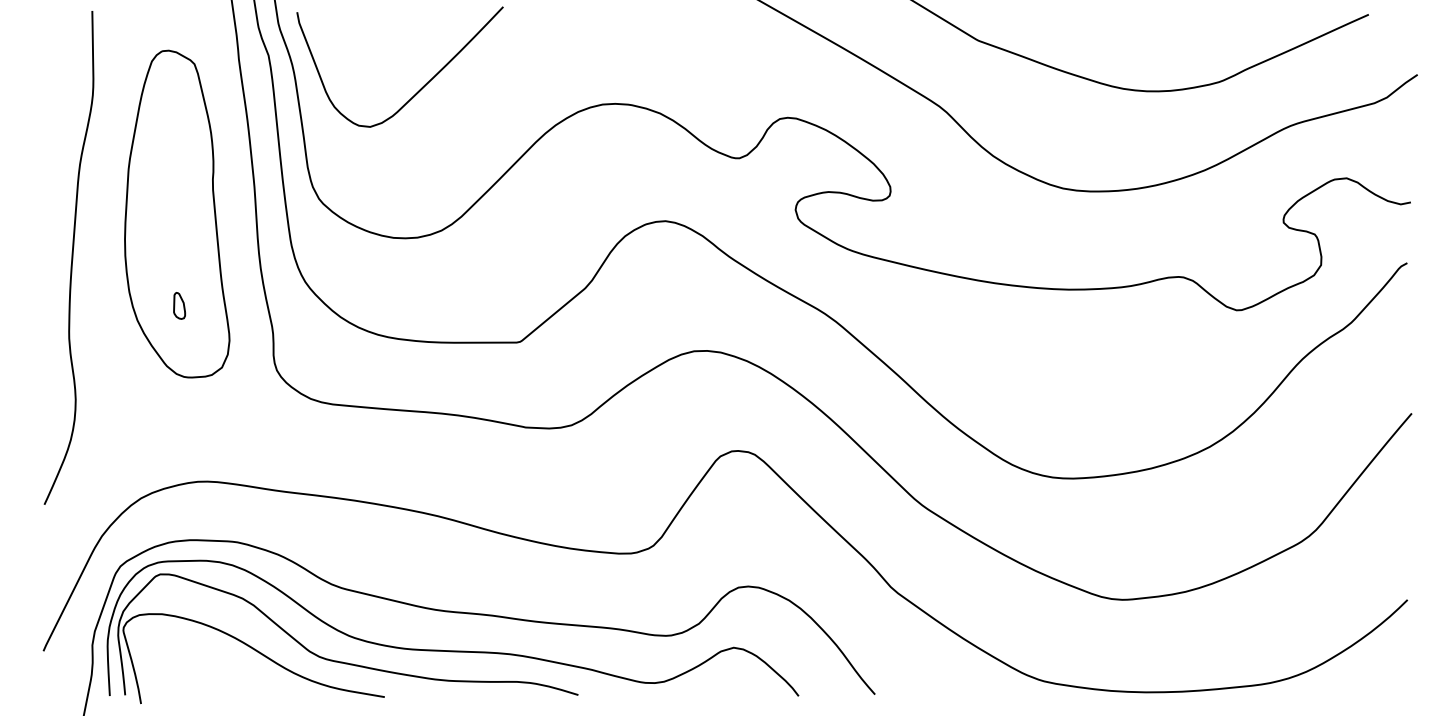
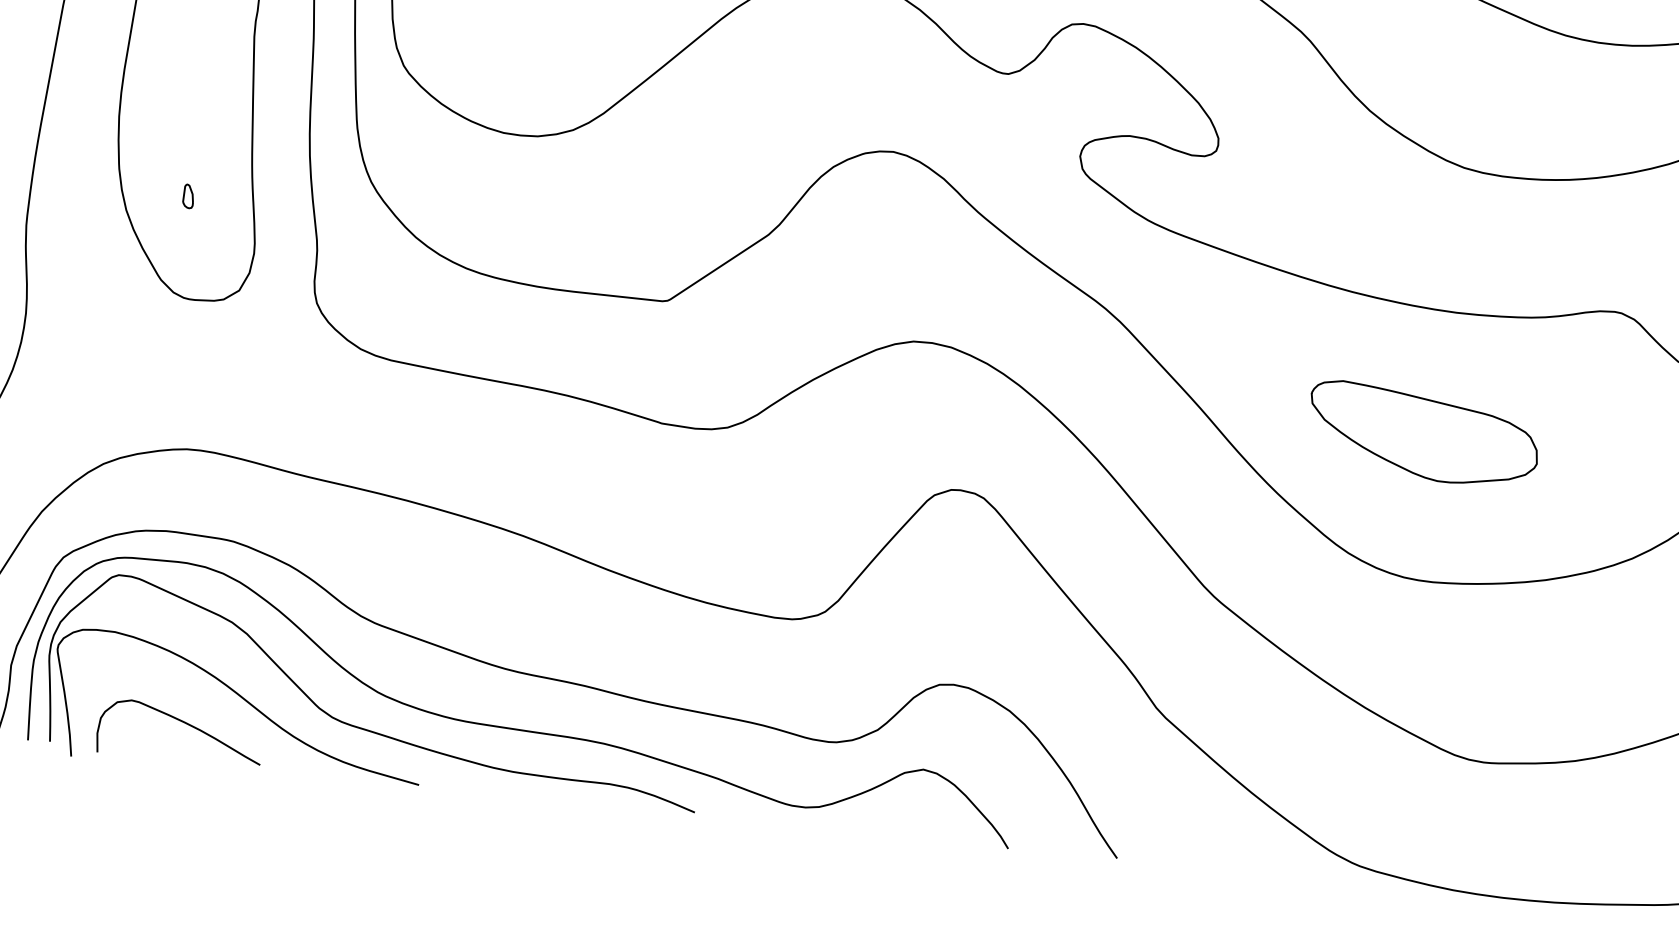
part: (179, 306) -> (188, 196), size x0.62
part: (1055, 376) -> (1423, 434), added
curve: (218, 673) -> (186, 725), added

